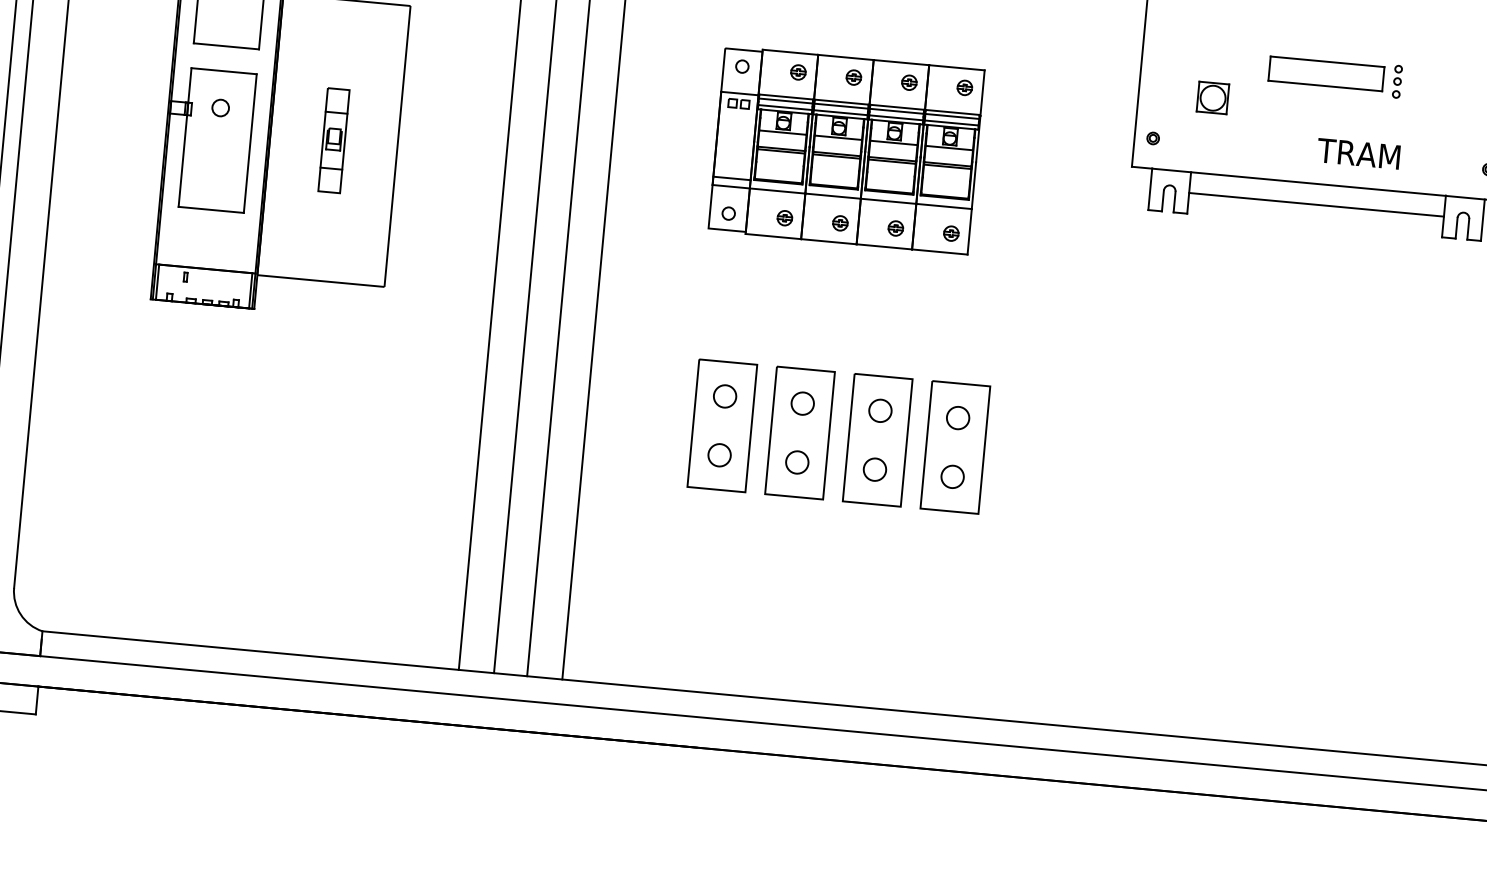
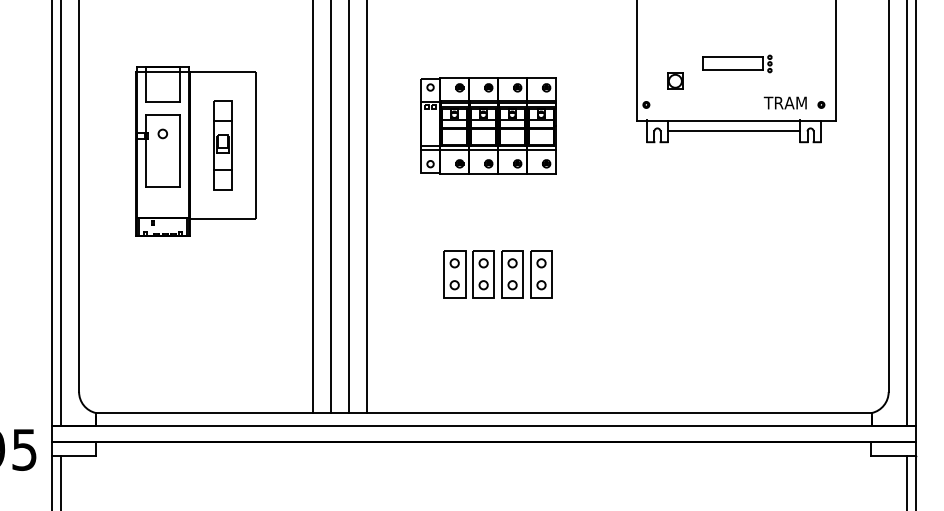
part: (333, 140) -> (222, 145), size x1.67
text: (1357, 152) -> (784, 102), moved
part: (837, 437) -> (497, 274), size x0.71

